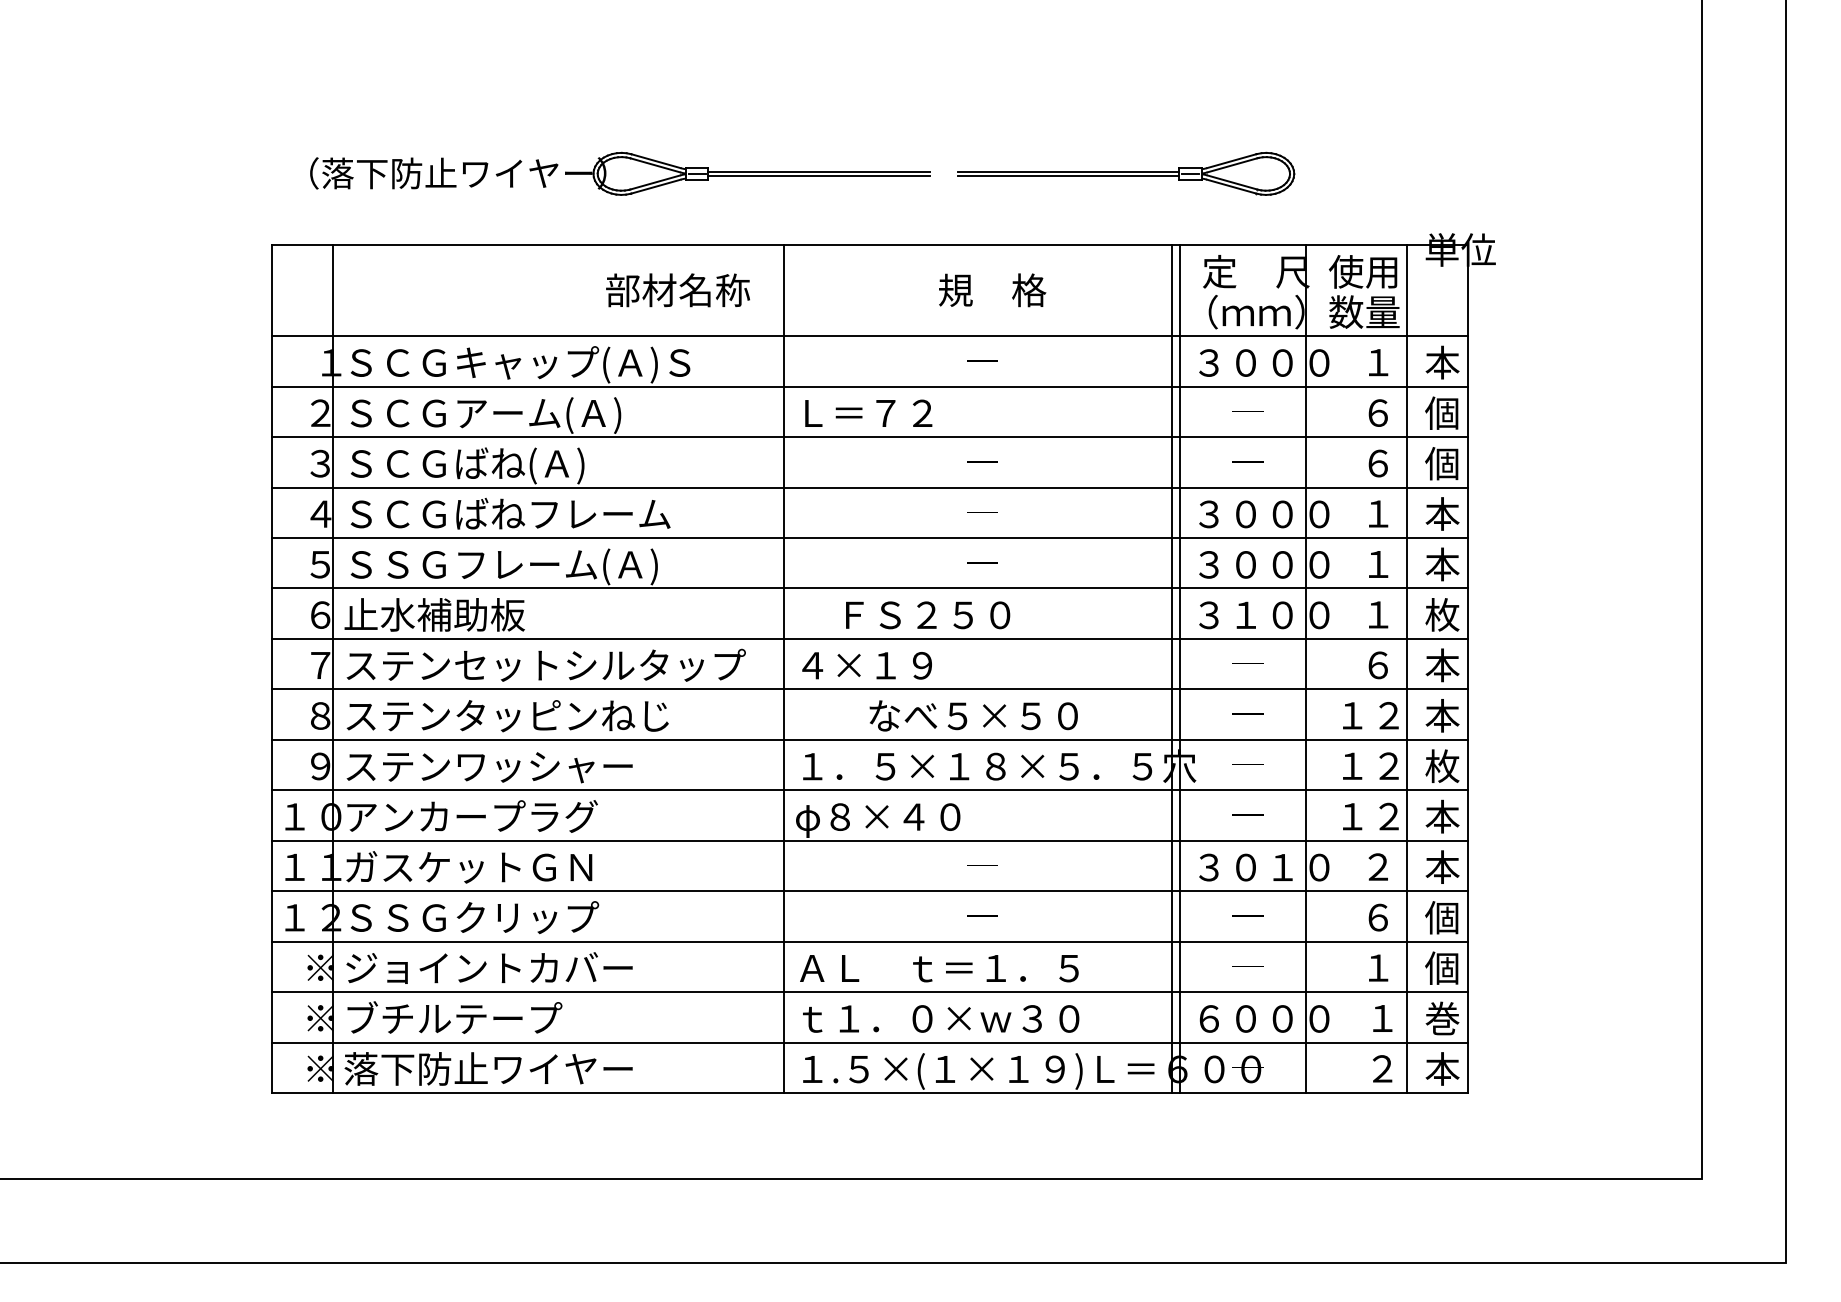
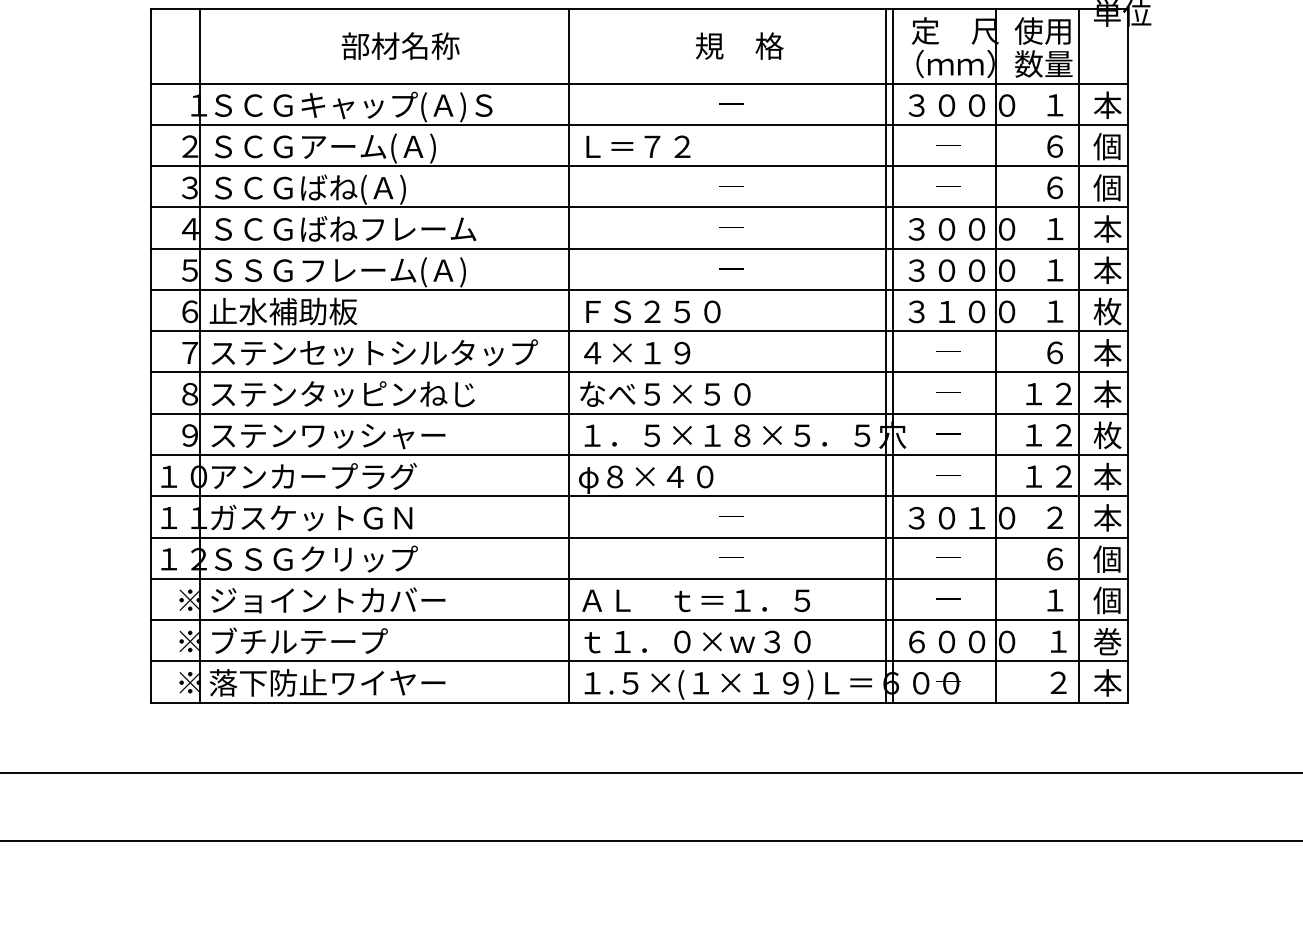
text: (677, 290) -> (400, 46), moved
text: (928, 615) -> (653, 312), moved
text: (973, 715) -> (665, 393), moved

